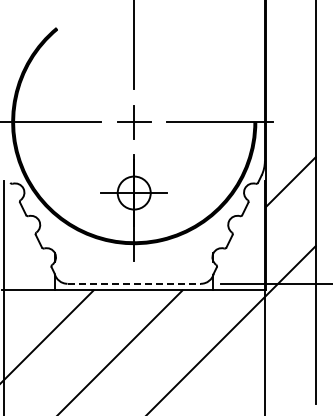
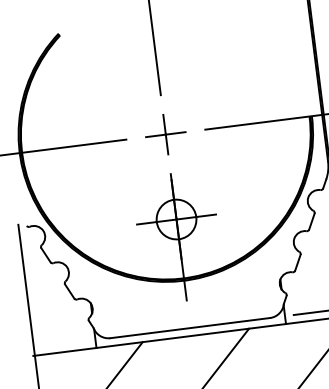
line: (134, 283) -> (190, 327), dashed -> solid

